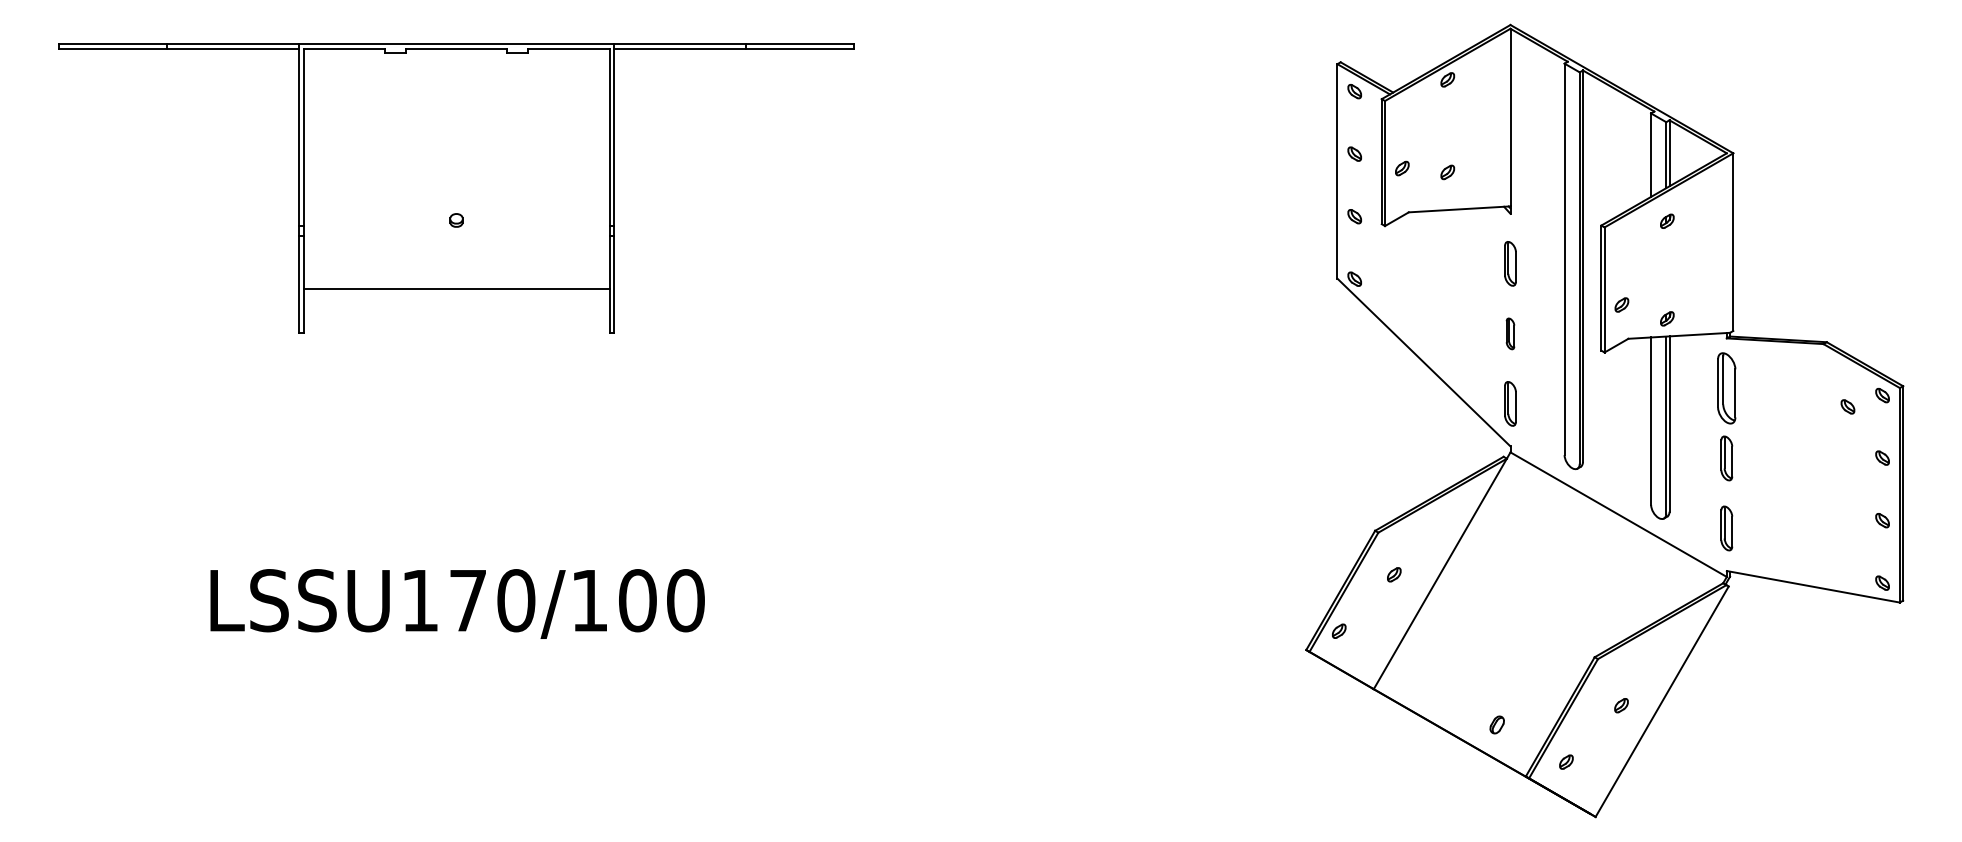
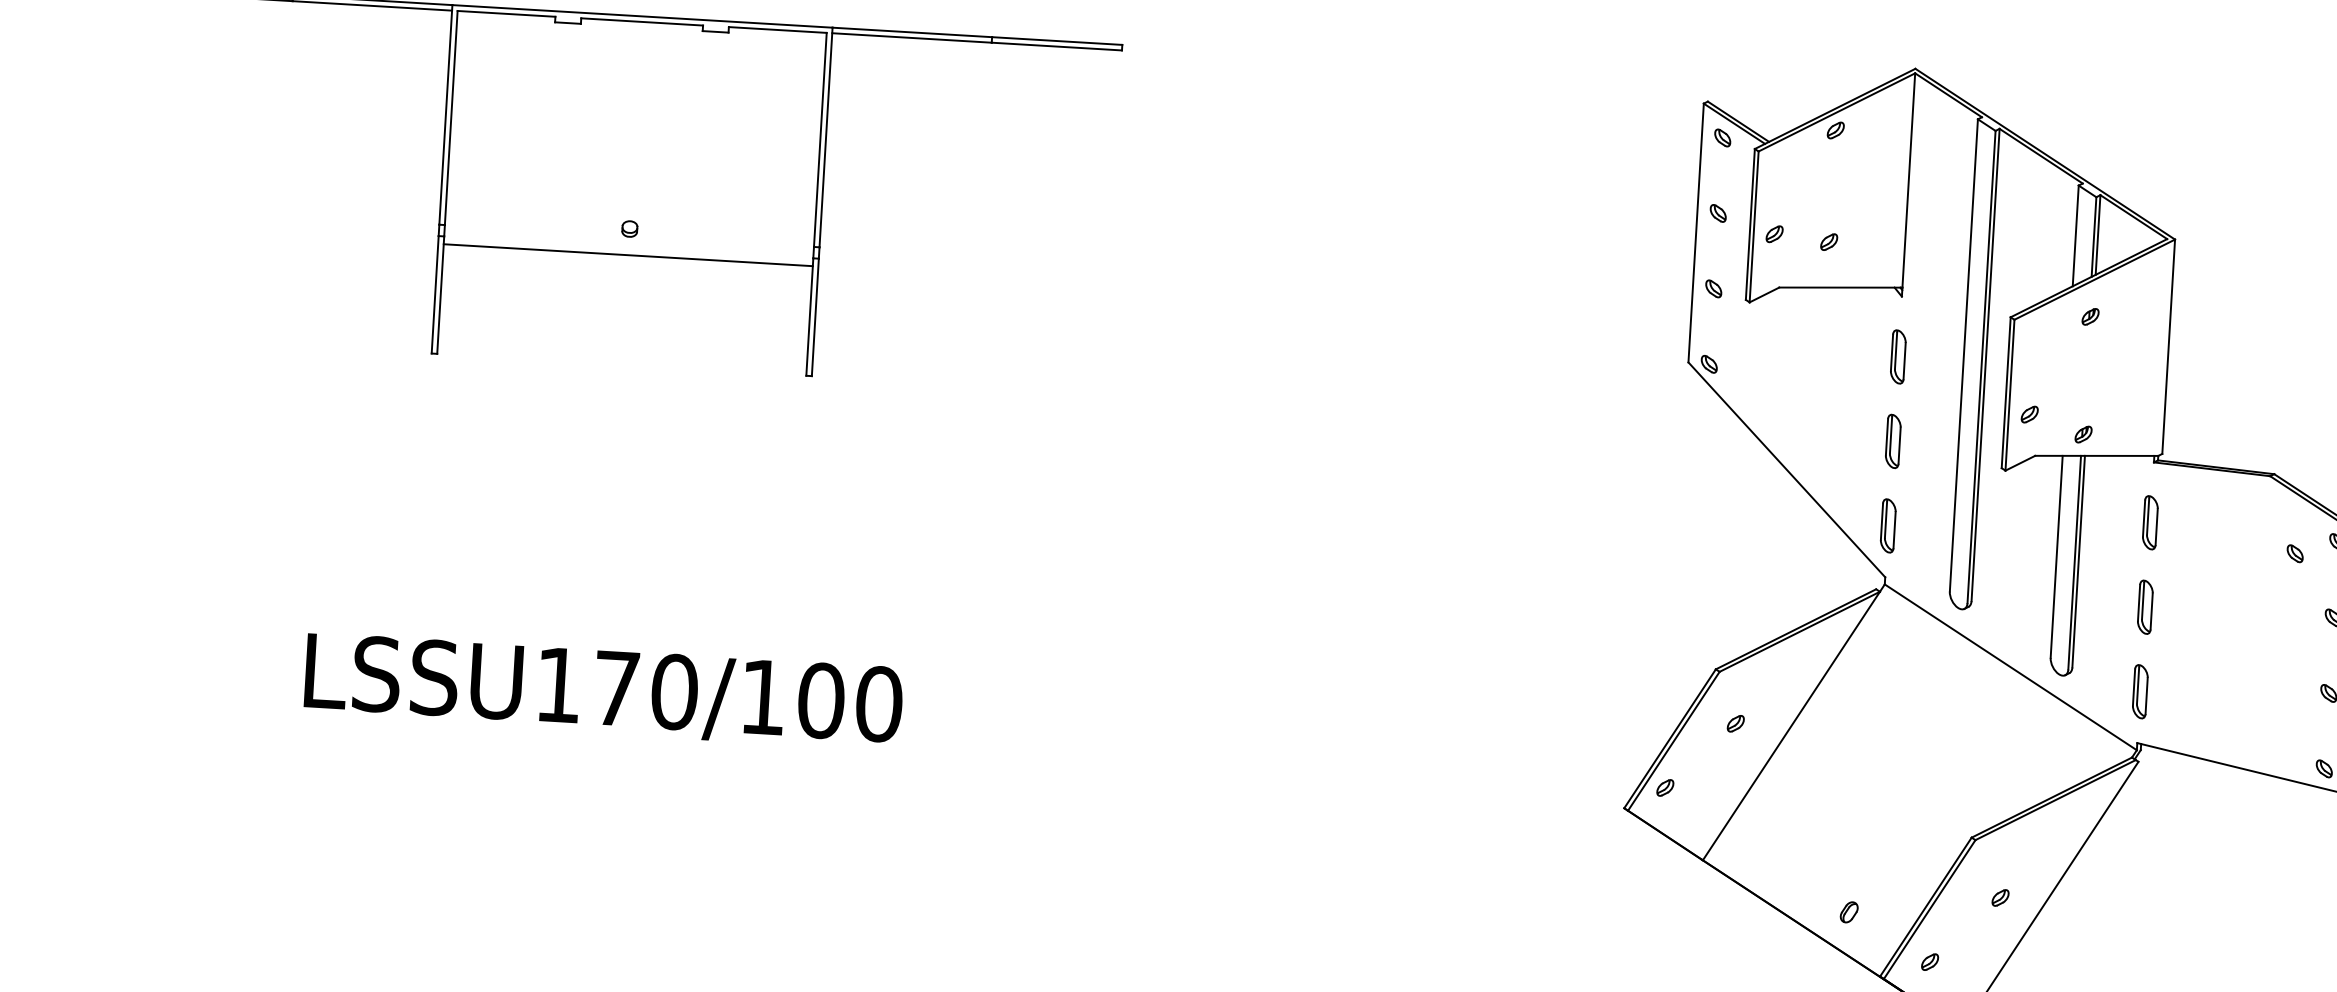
line: (456, 289) -> (628, 255), moved
part: (1510, 333) -> (1893, 440), size x1.43
part: (1726, 388) -> (2149, 522), size x0.62

